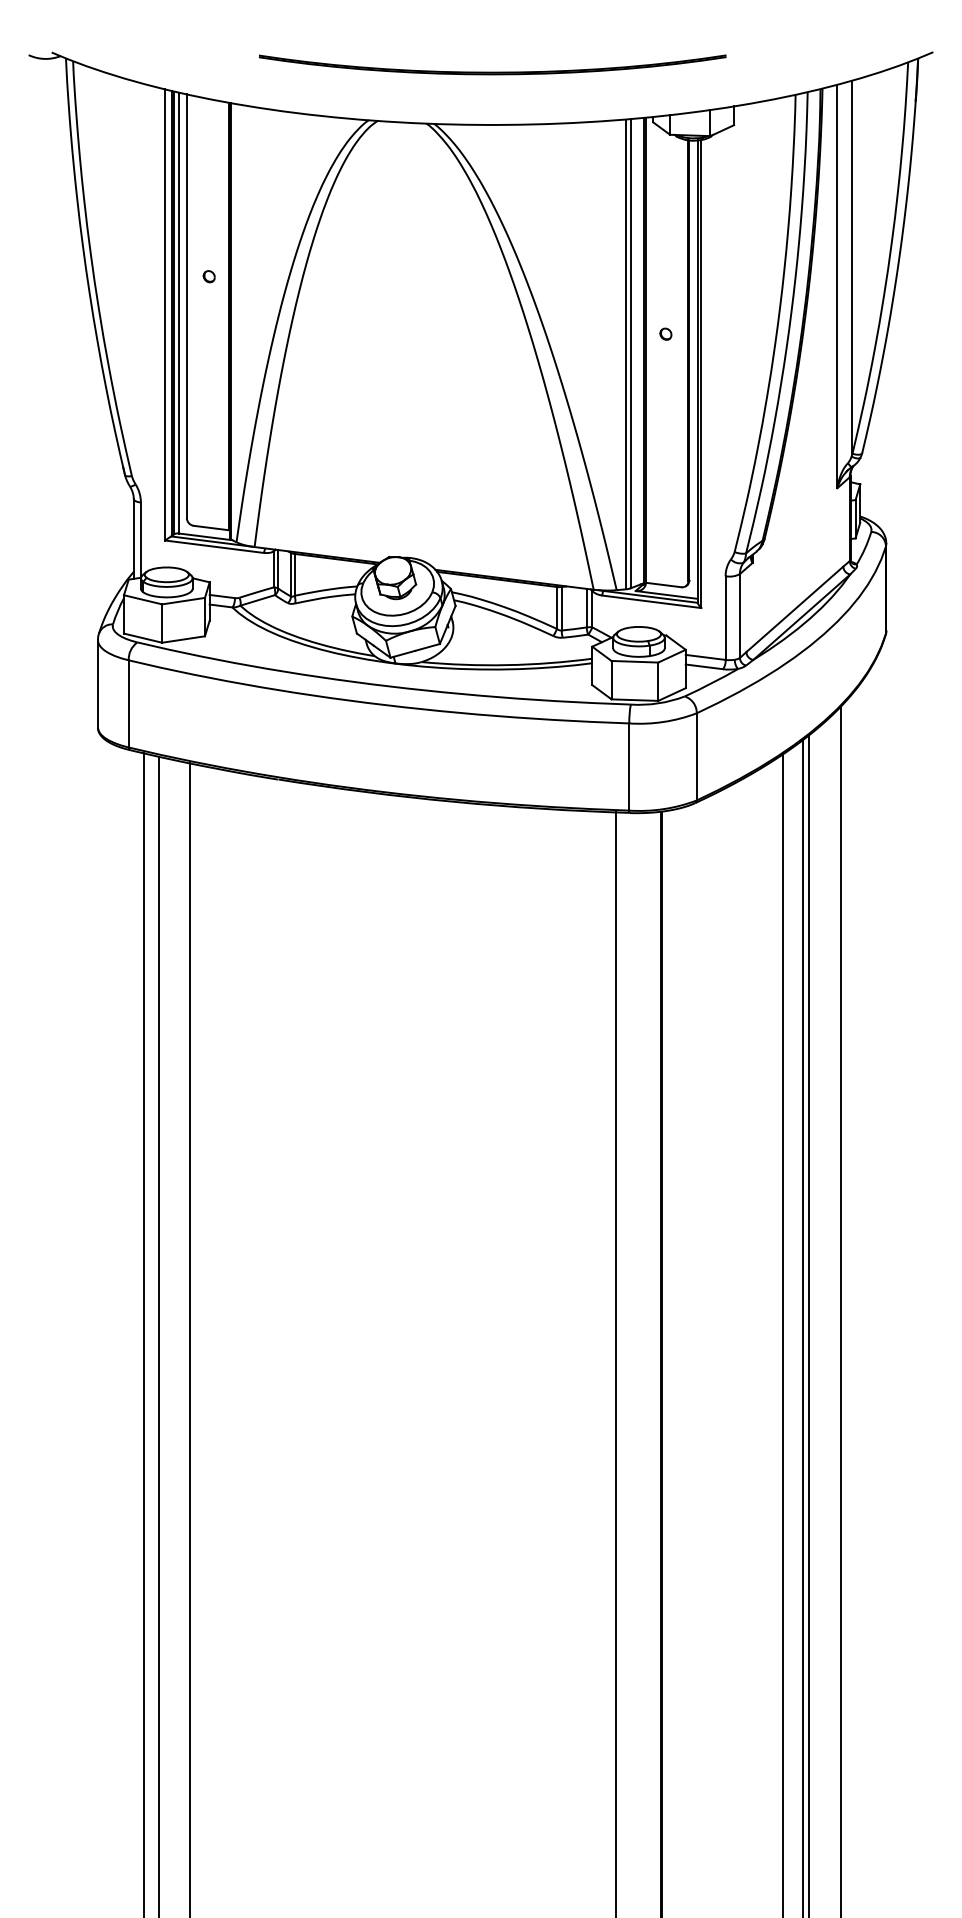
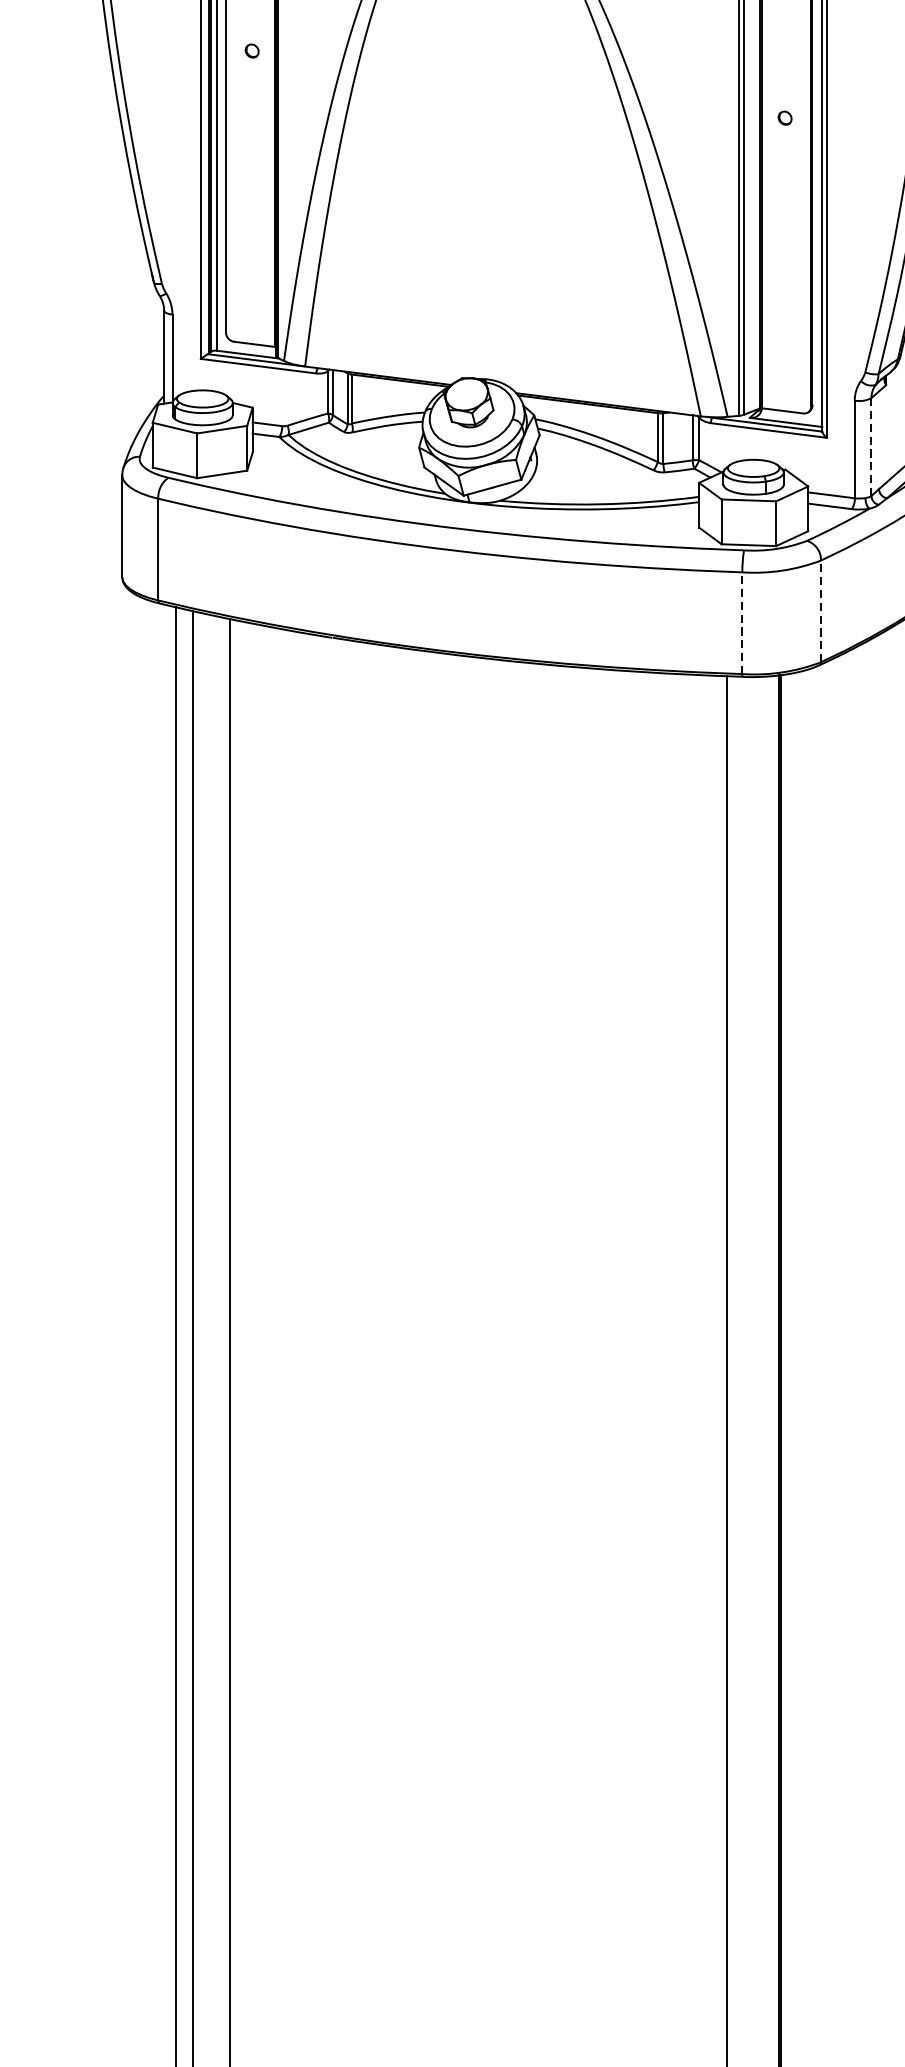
line: (739, 616) -> (870, 447), solid -> dashed
line: (696, 756) -> (820, 610), solid -> dashed
line: (629, 767) -> (742, 623), solid -> dashed

